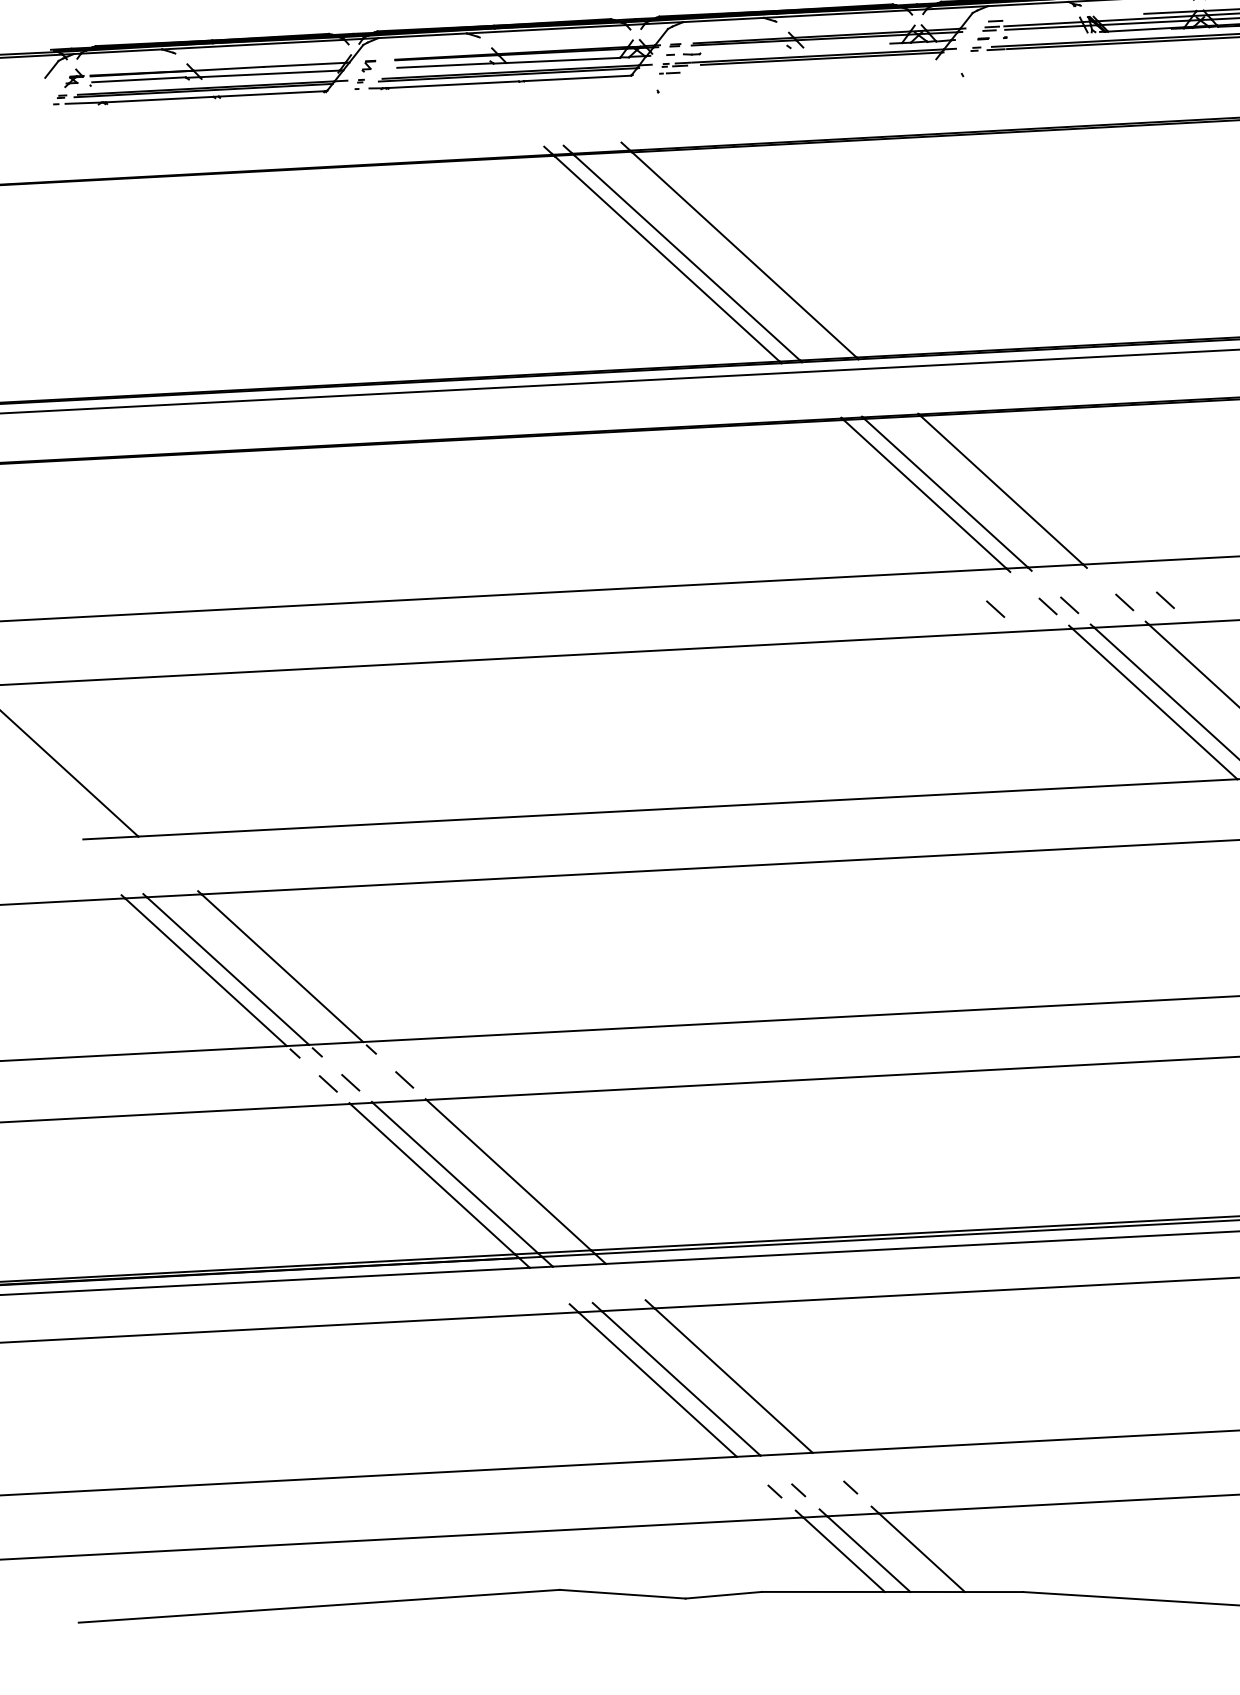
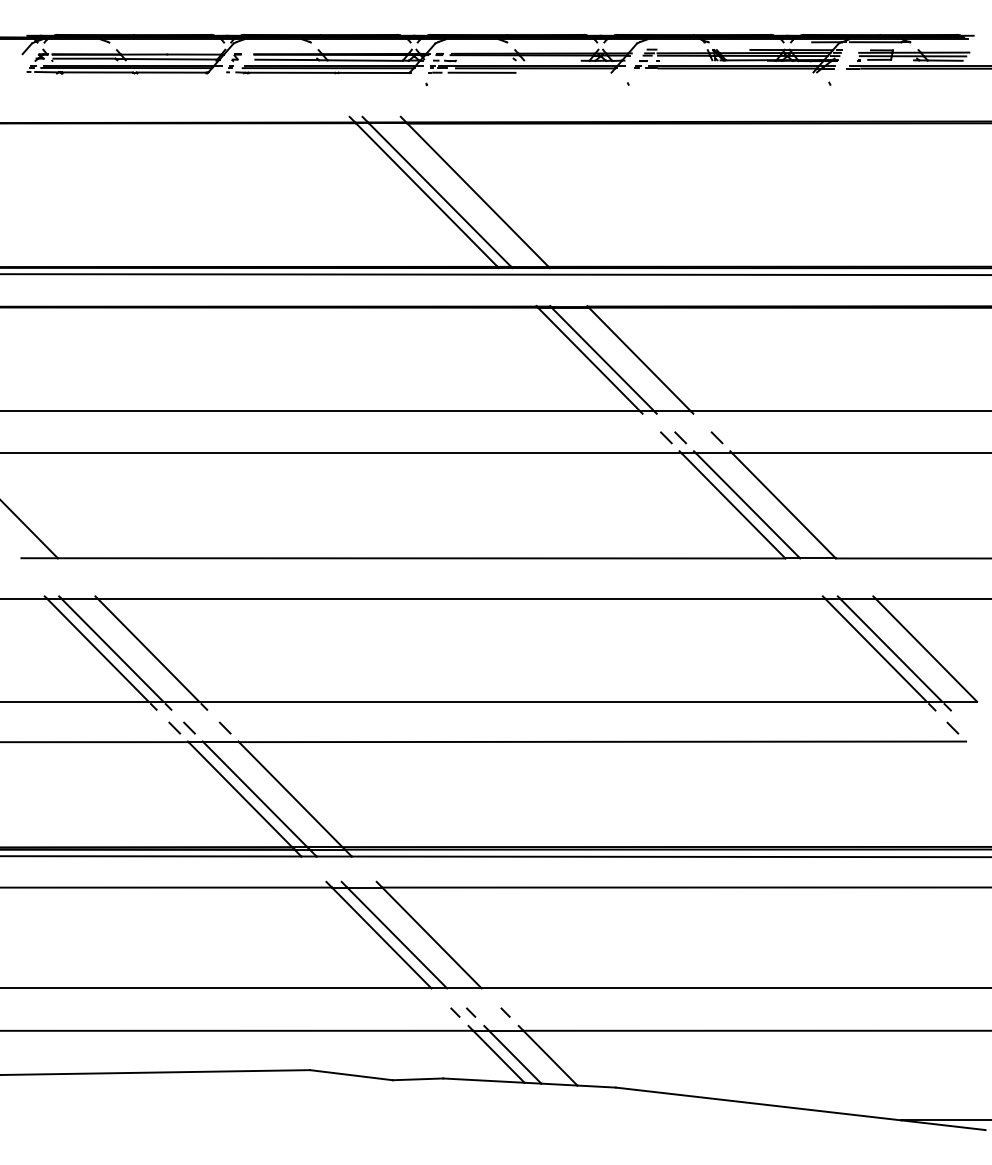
line: (739, 69) -> (481, 72), added
line: (1164, 599) -> (743, 437), removed
line: (995, 608) -> (631, 437), removed

